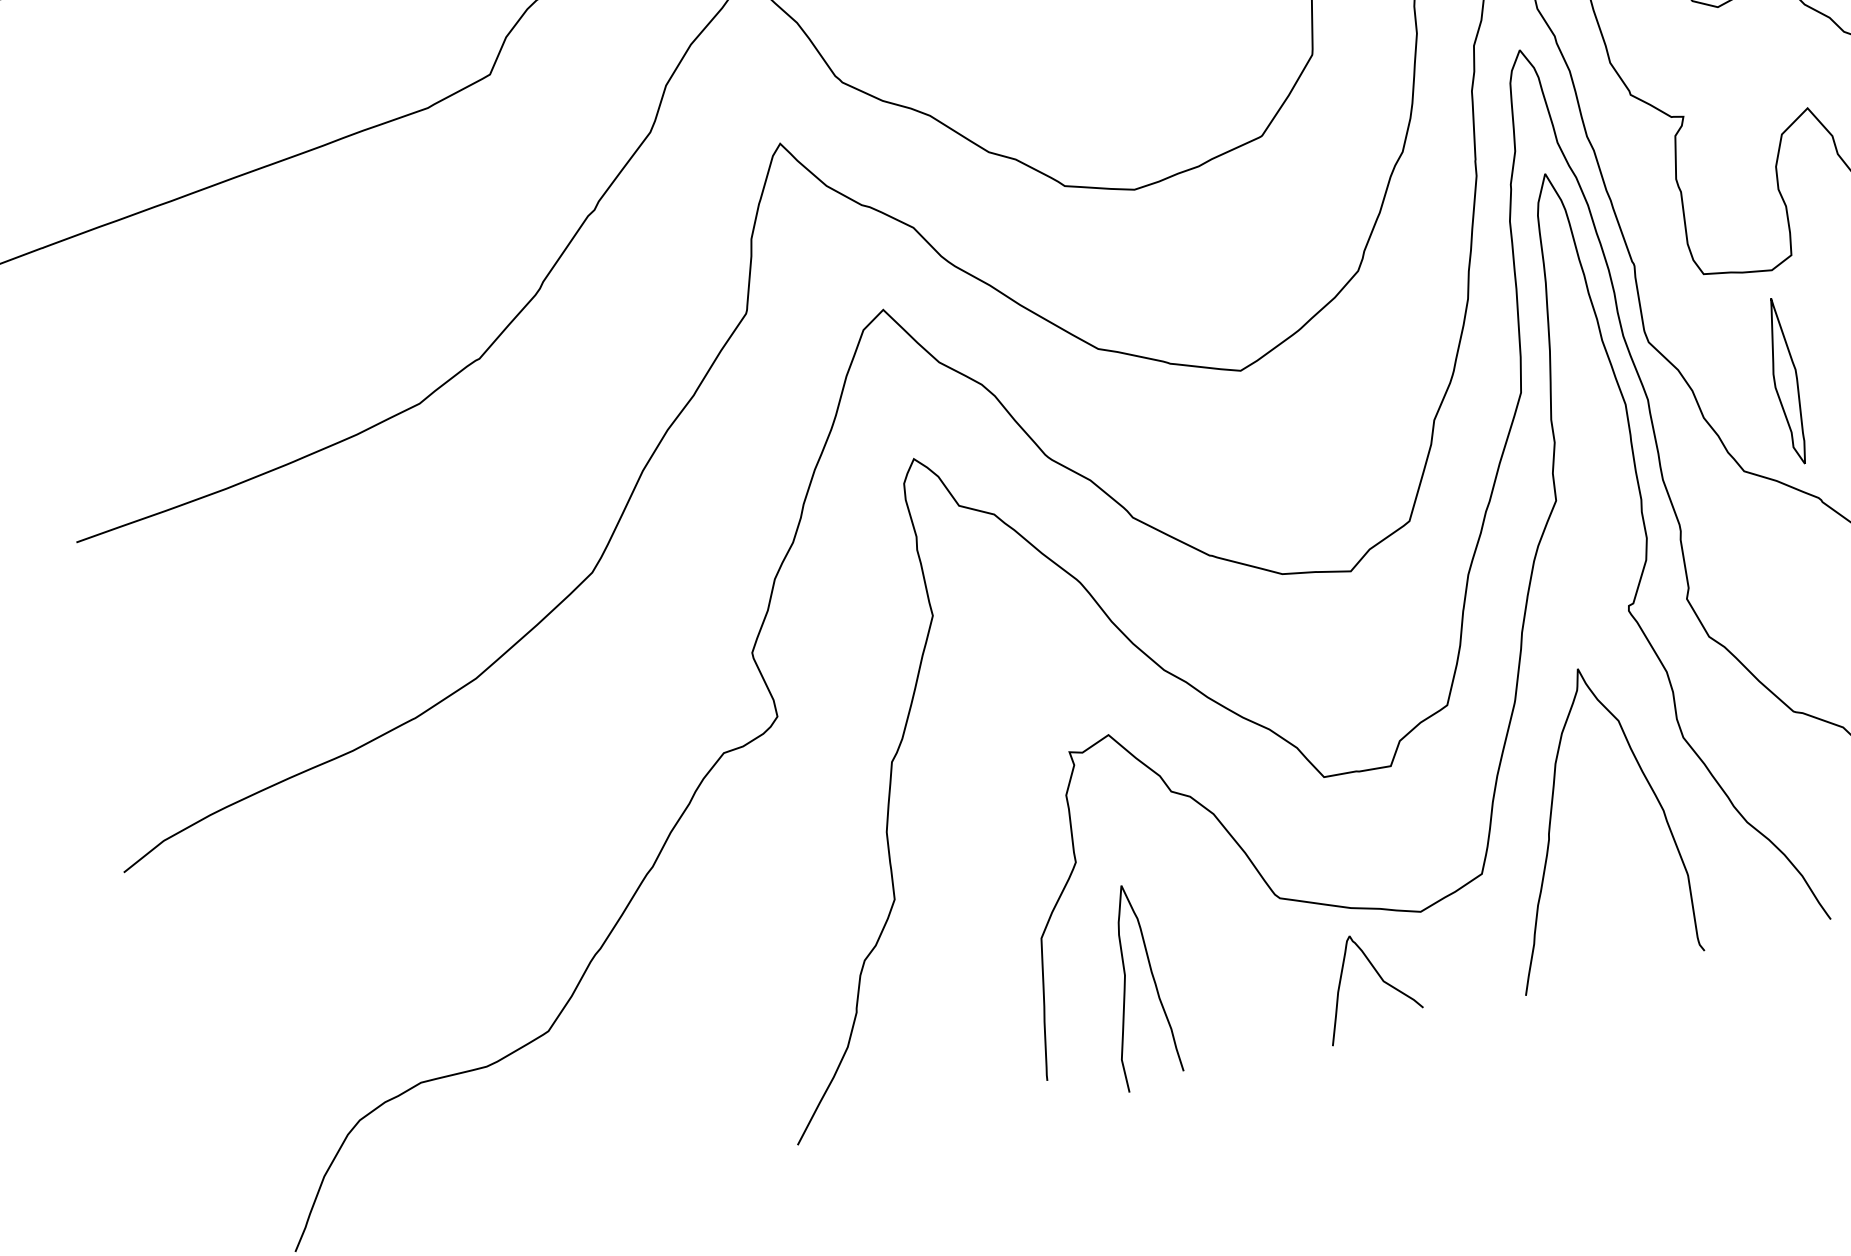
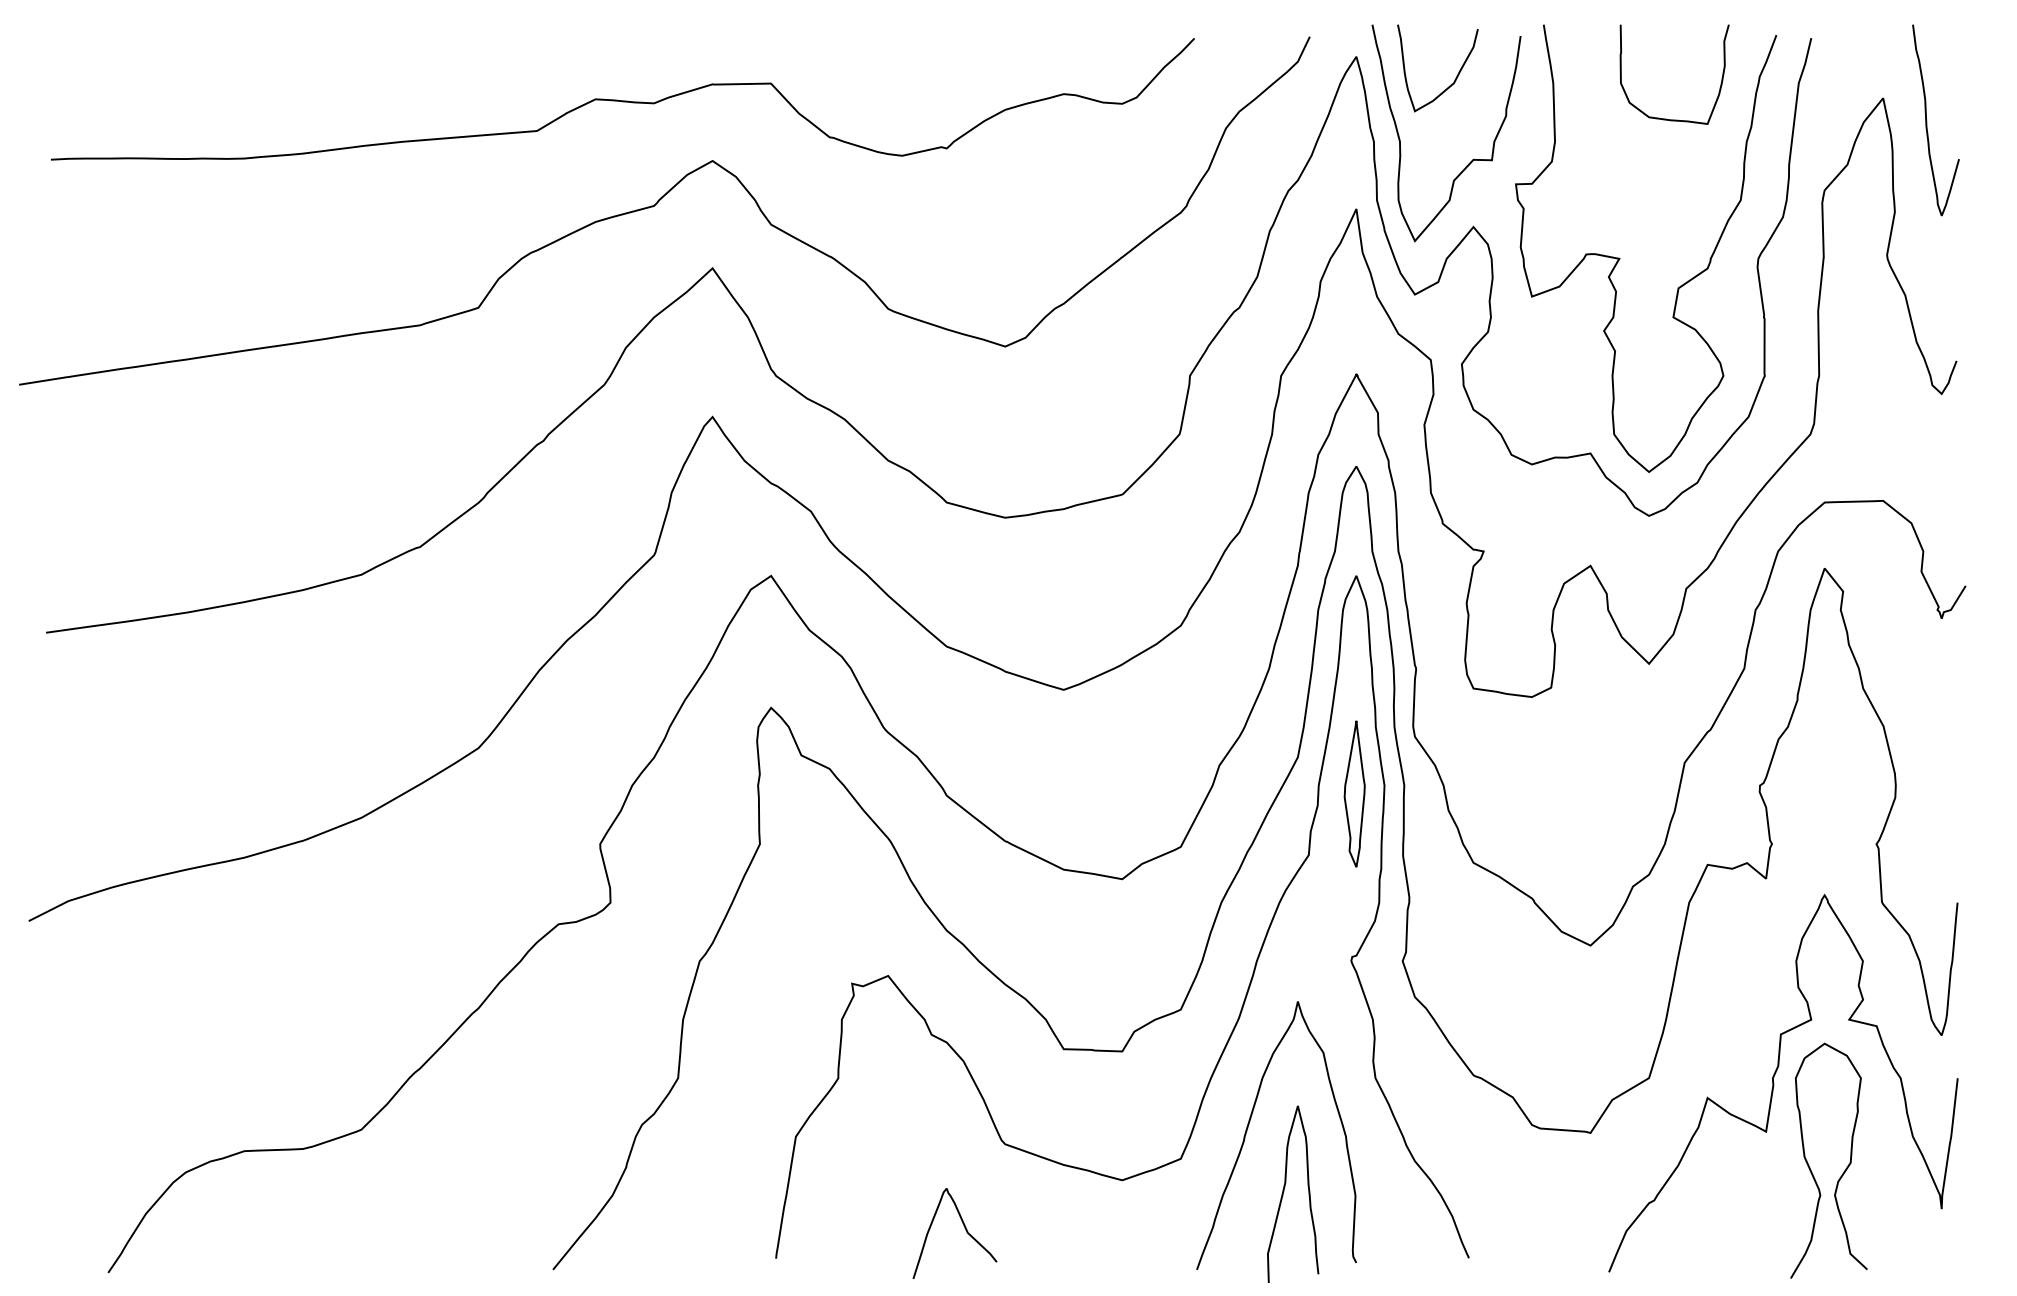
part: (1785, 381) -> (1354, 793), moved
curve: (1378, 977) -> (964, 1228), moved
curve: (1126, 985) -> (1284, 1191), moved

